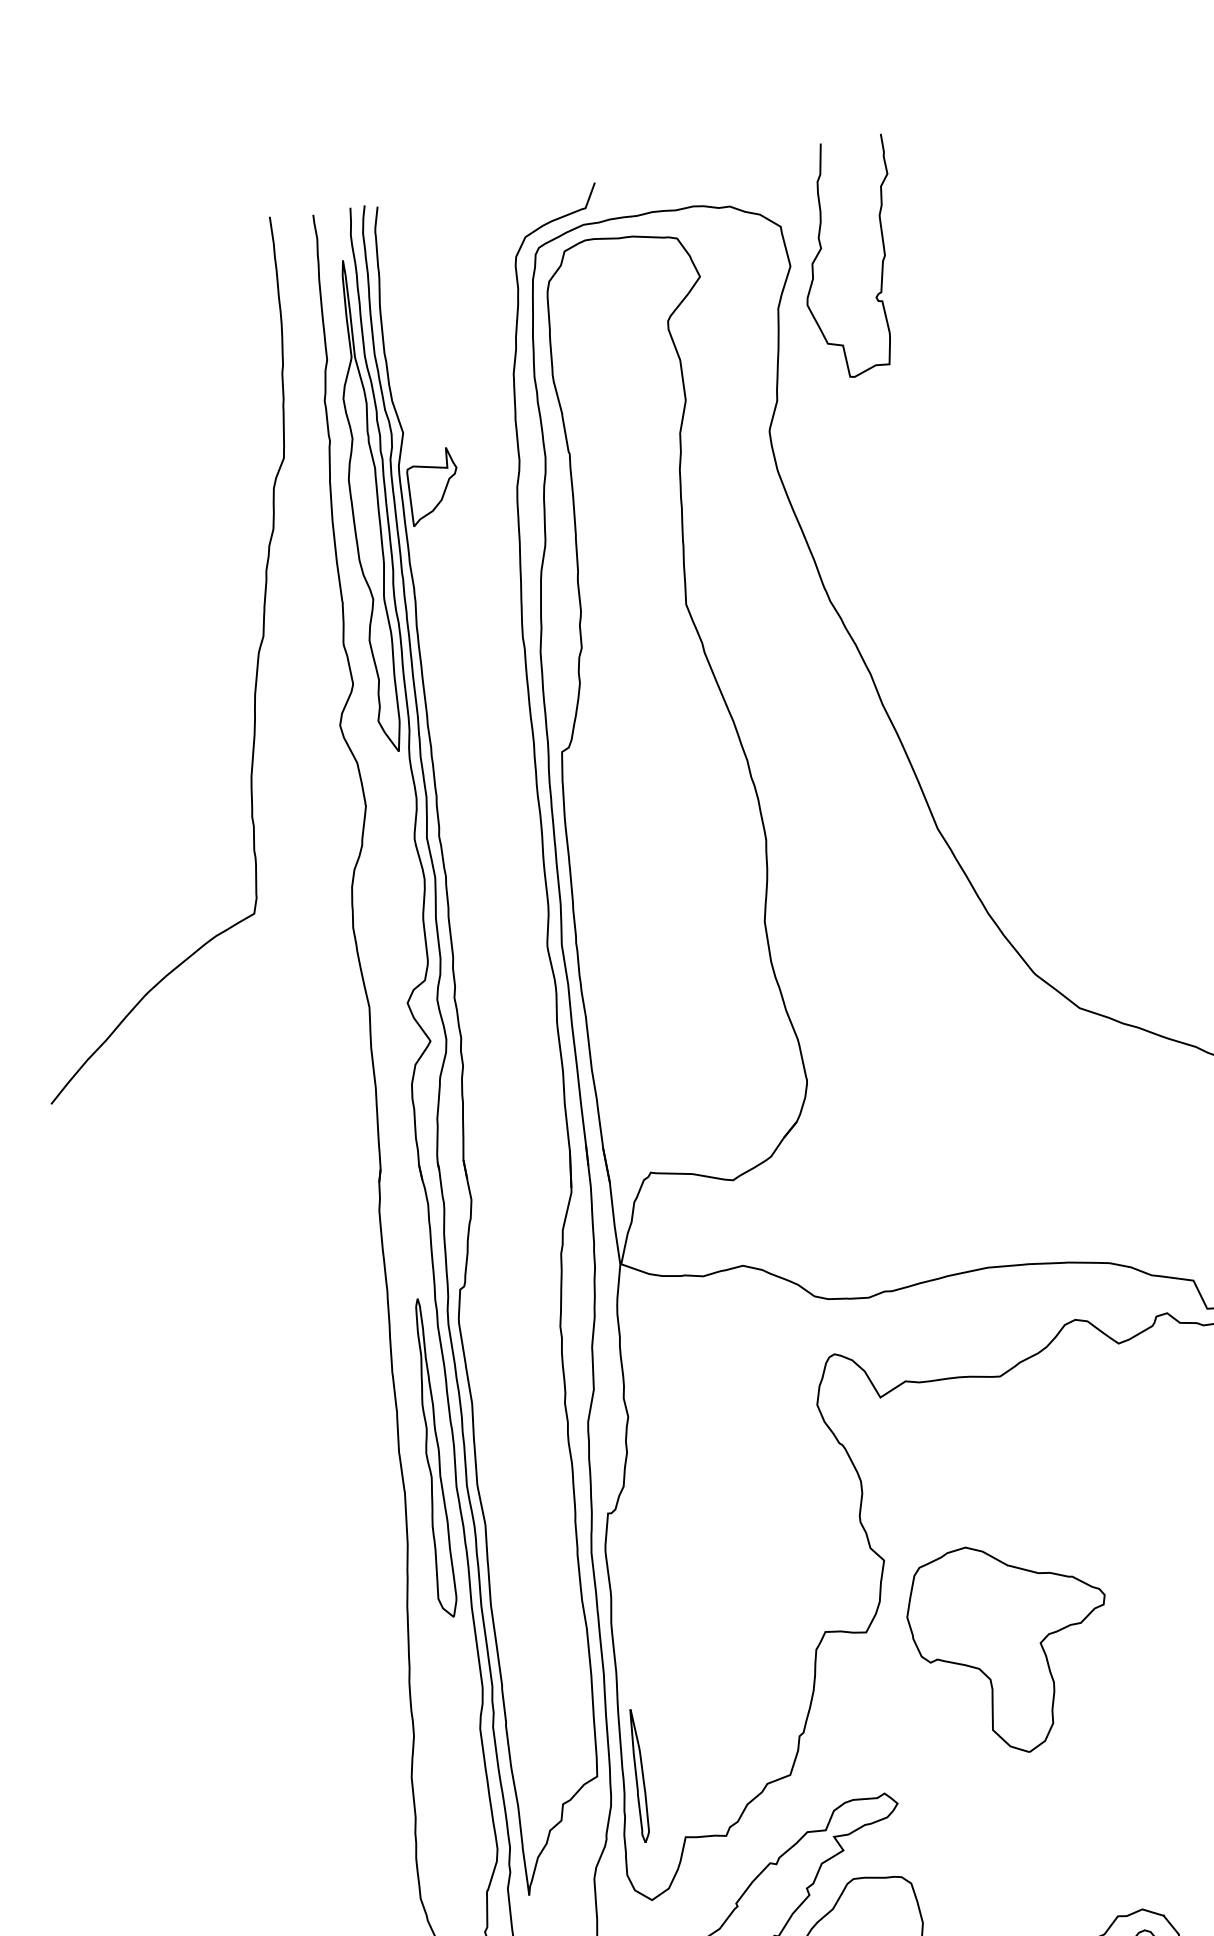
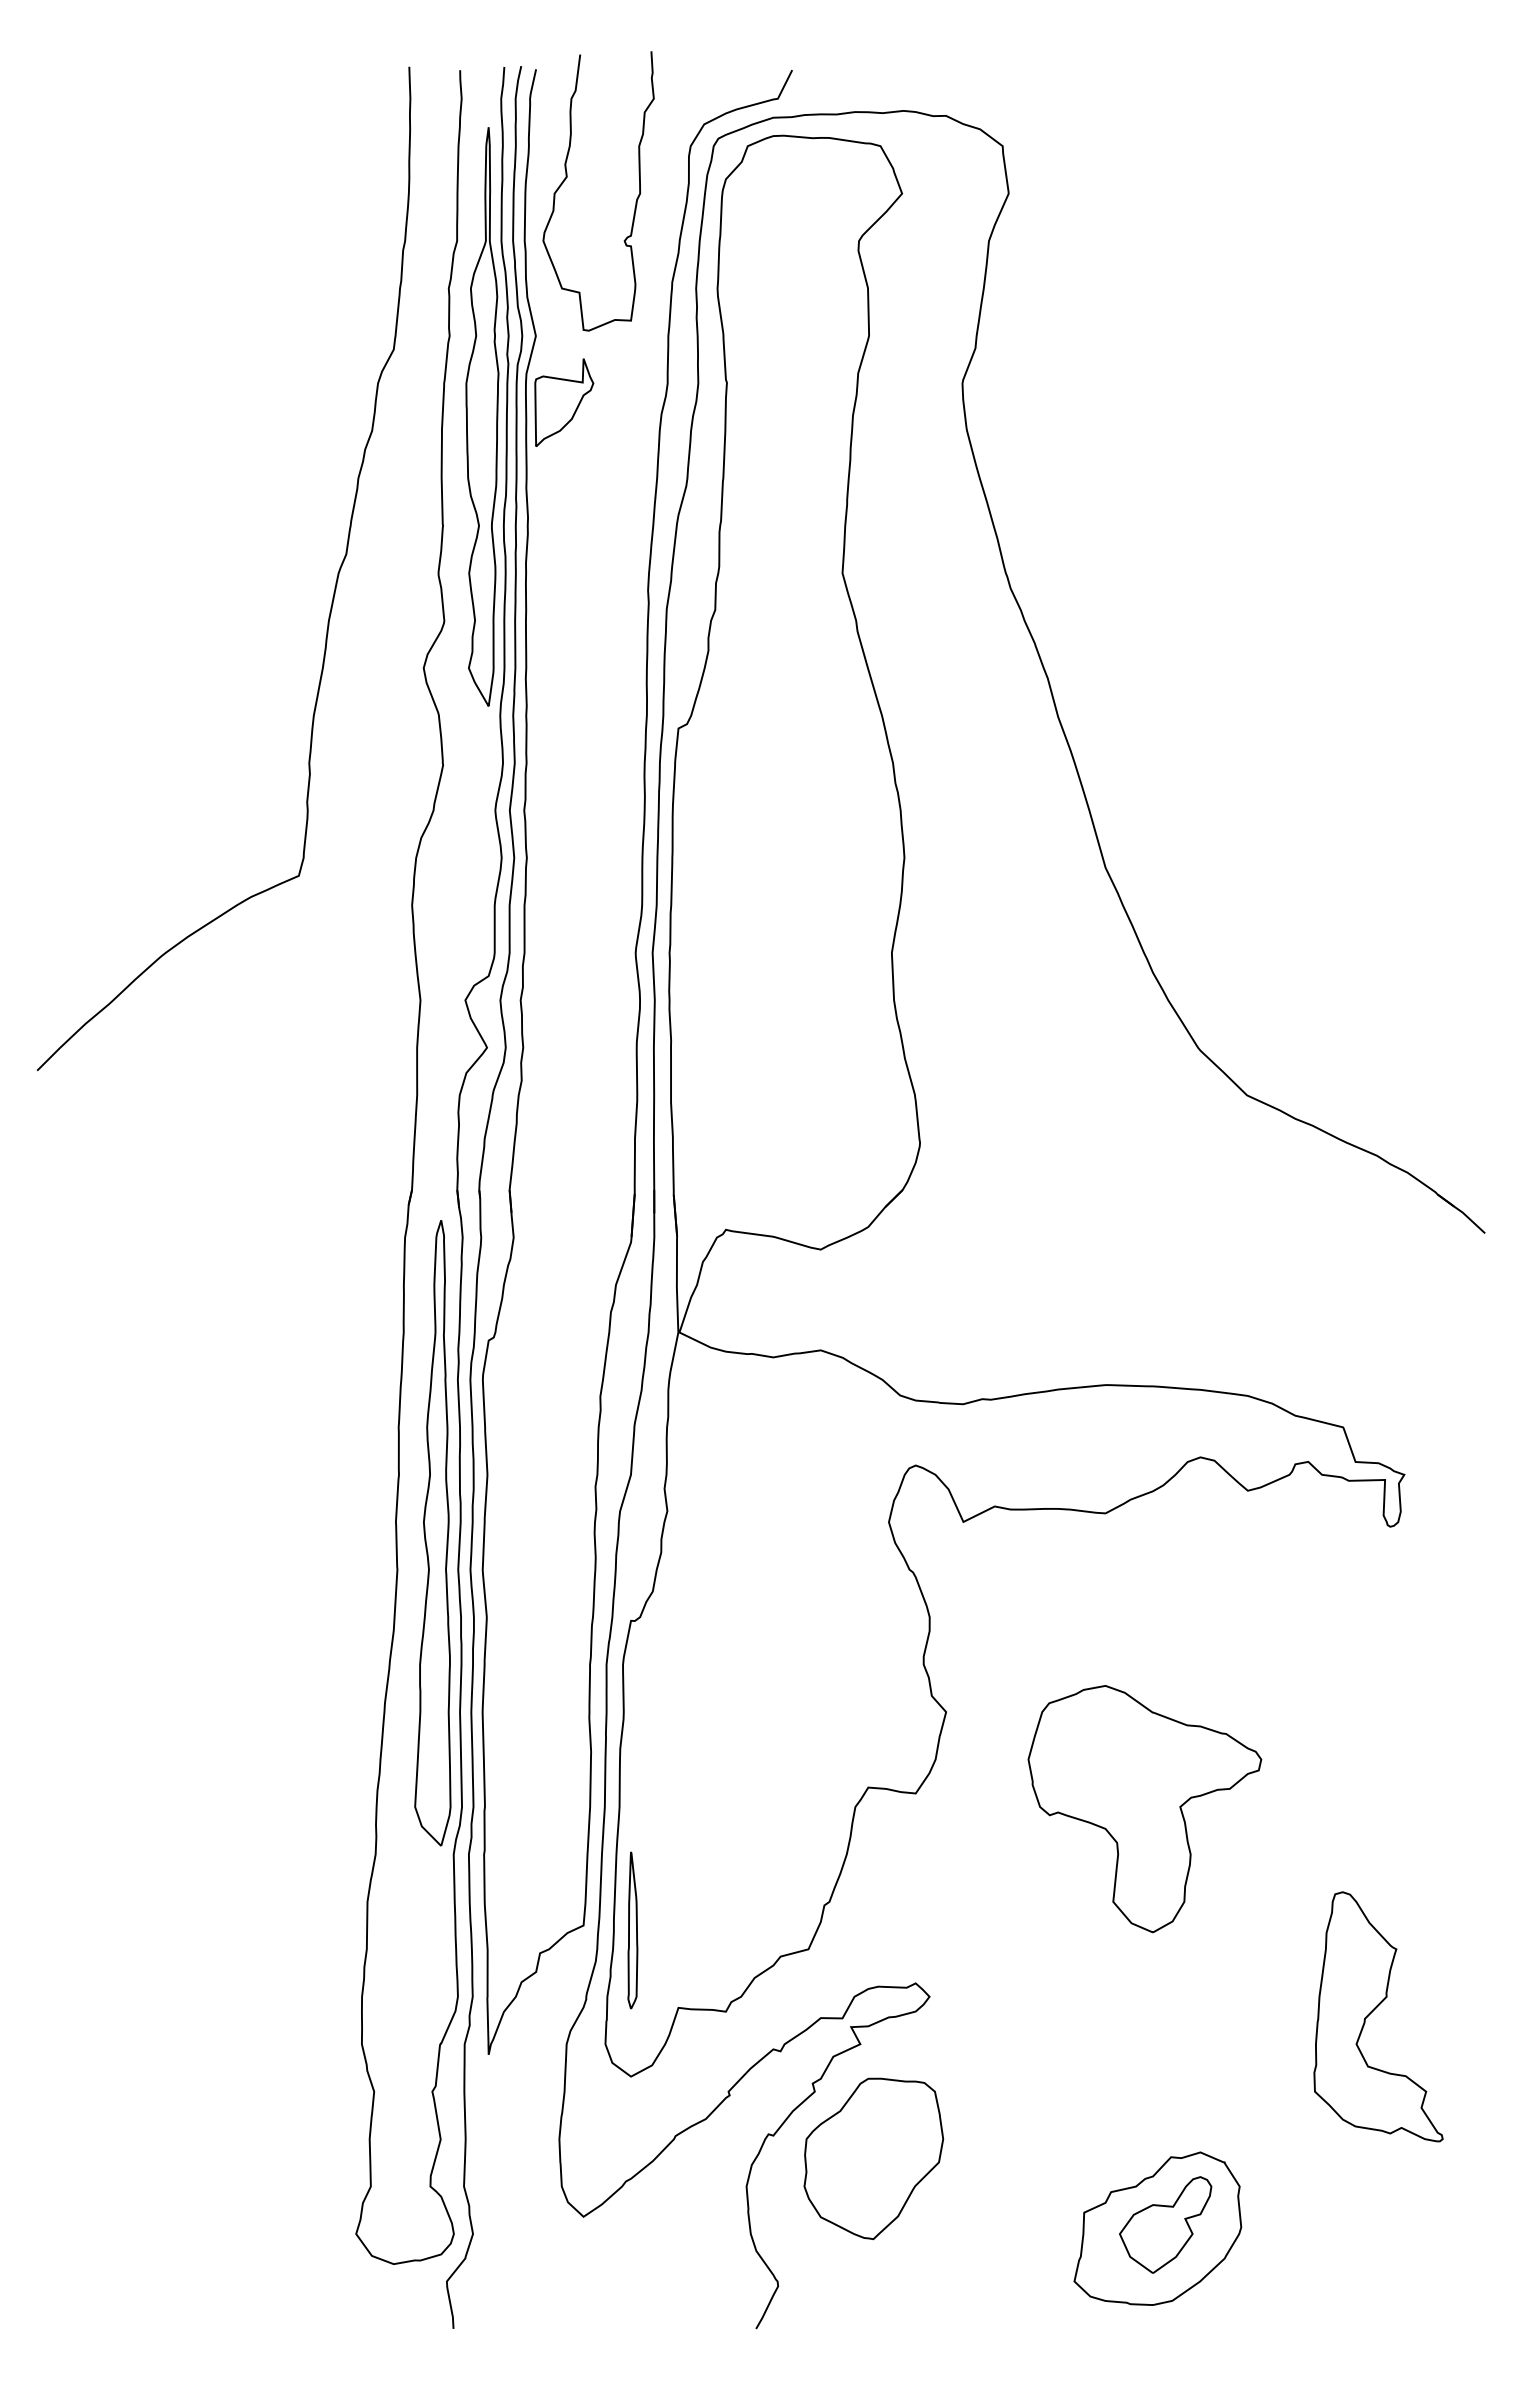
curve: (821, 249) -> (567, 177), moved
part: (431, 1458) -> (432, 1533), size x1.67
part: (1010, 1648) -> (1144, 1809), moved

